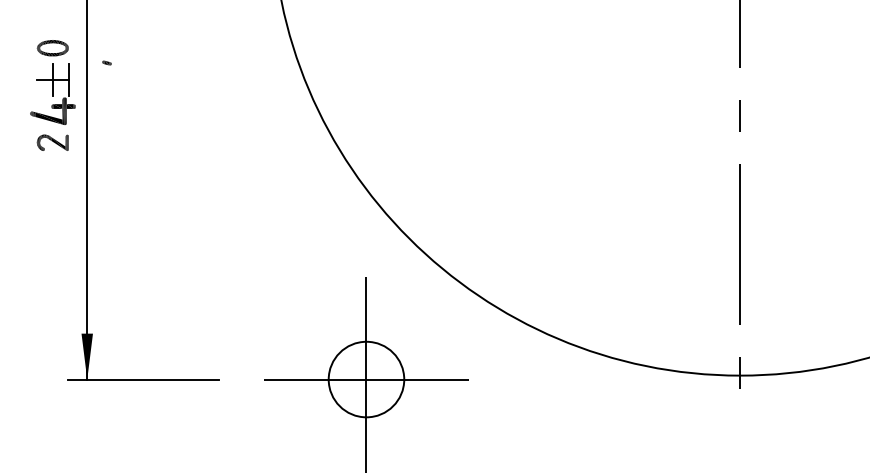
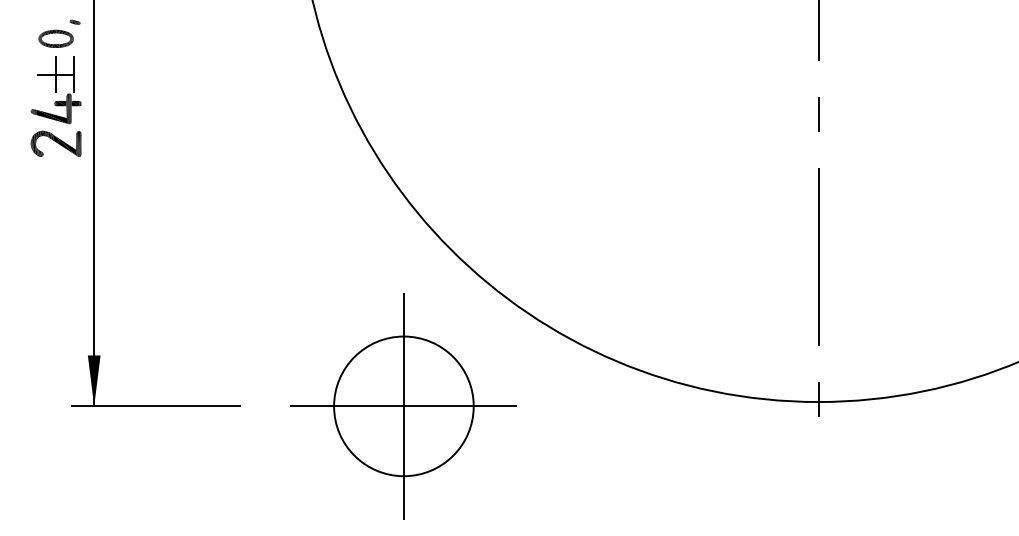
part: (106, 62) -> (74, 21), moved
part: (52, 142) -> (55, 143), size x1.43
circle: (366, 379) -> (403, 406), size x1.67

